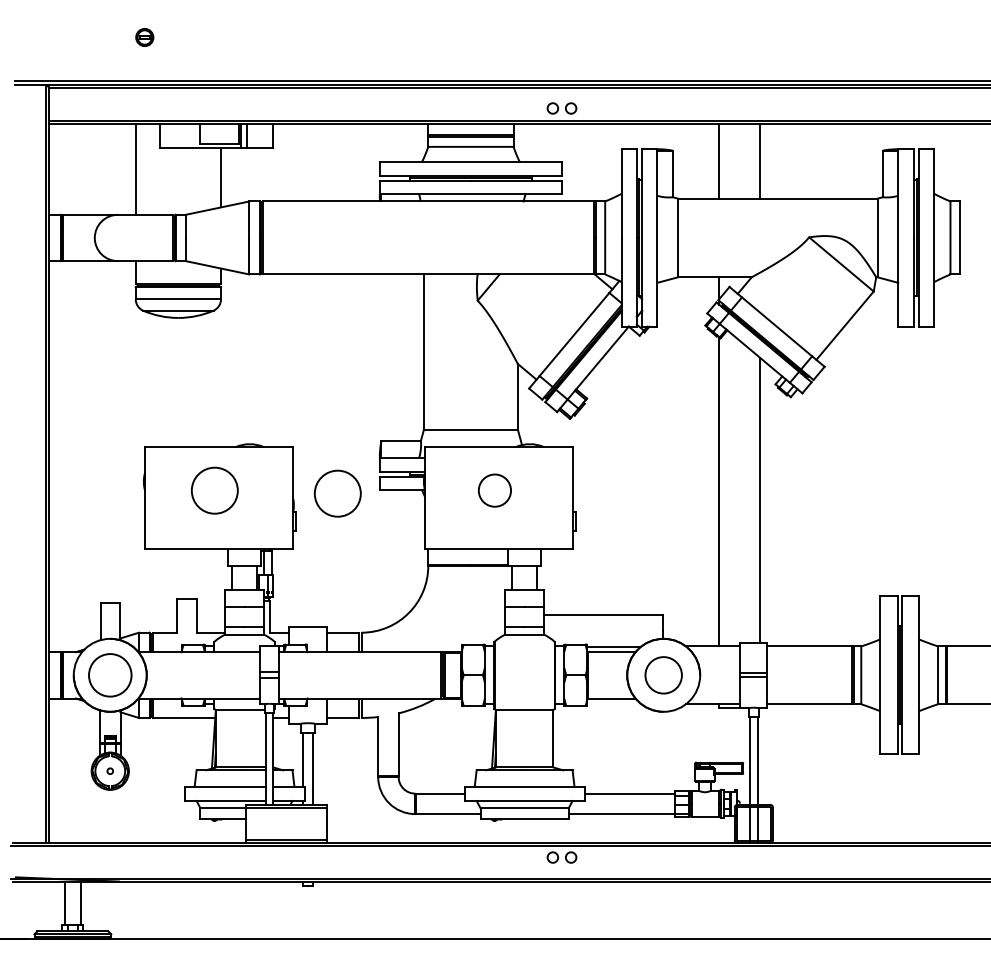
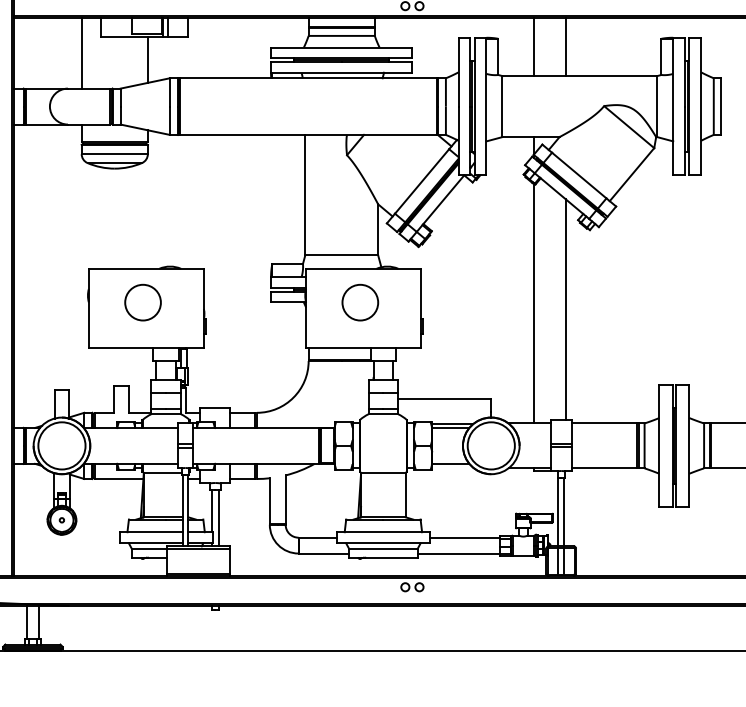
circle: (494, 490) -> (360, 302), size x1.43
circle: (337, 493) -> (238, 304), removed
circle: (109, 674) -> (61, 445), size x1.43
circle: (663, 674) -> (491, 445), size x1.67

